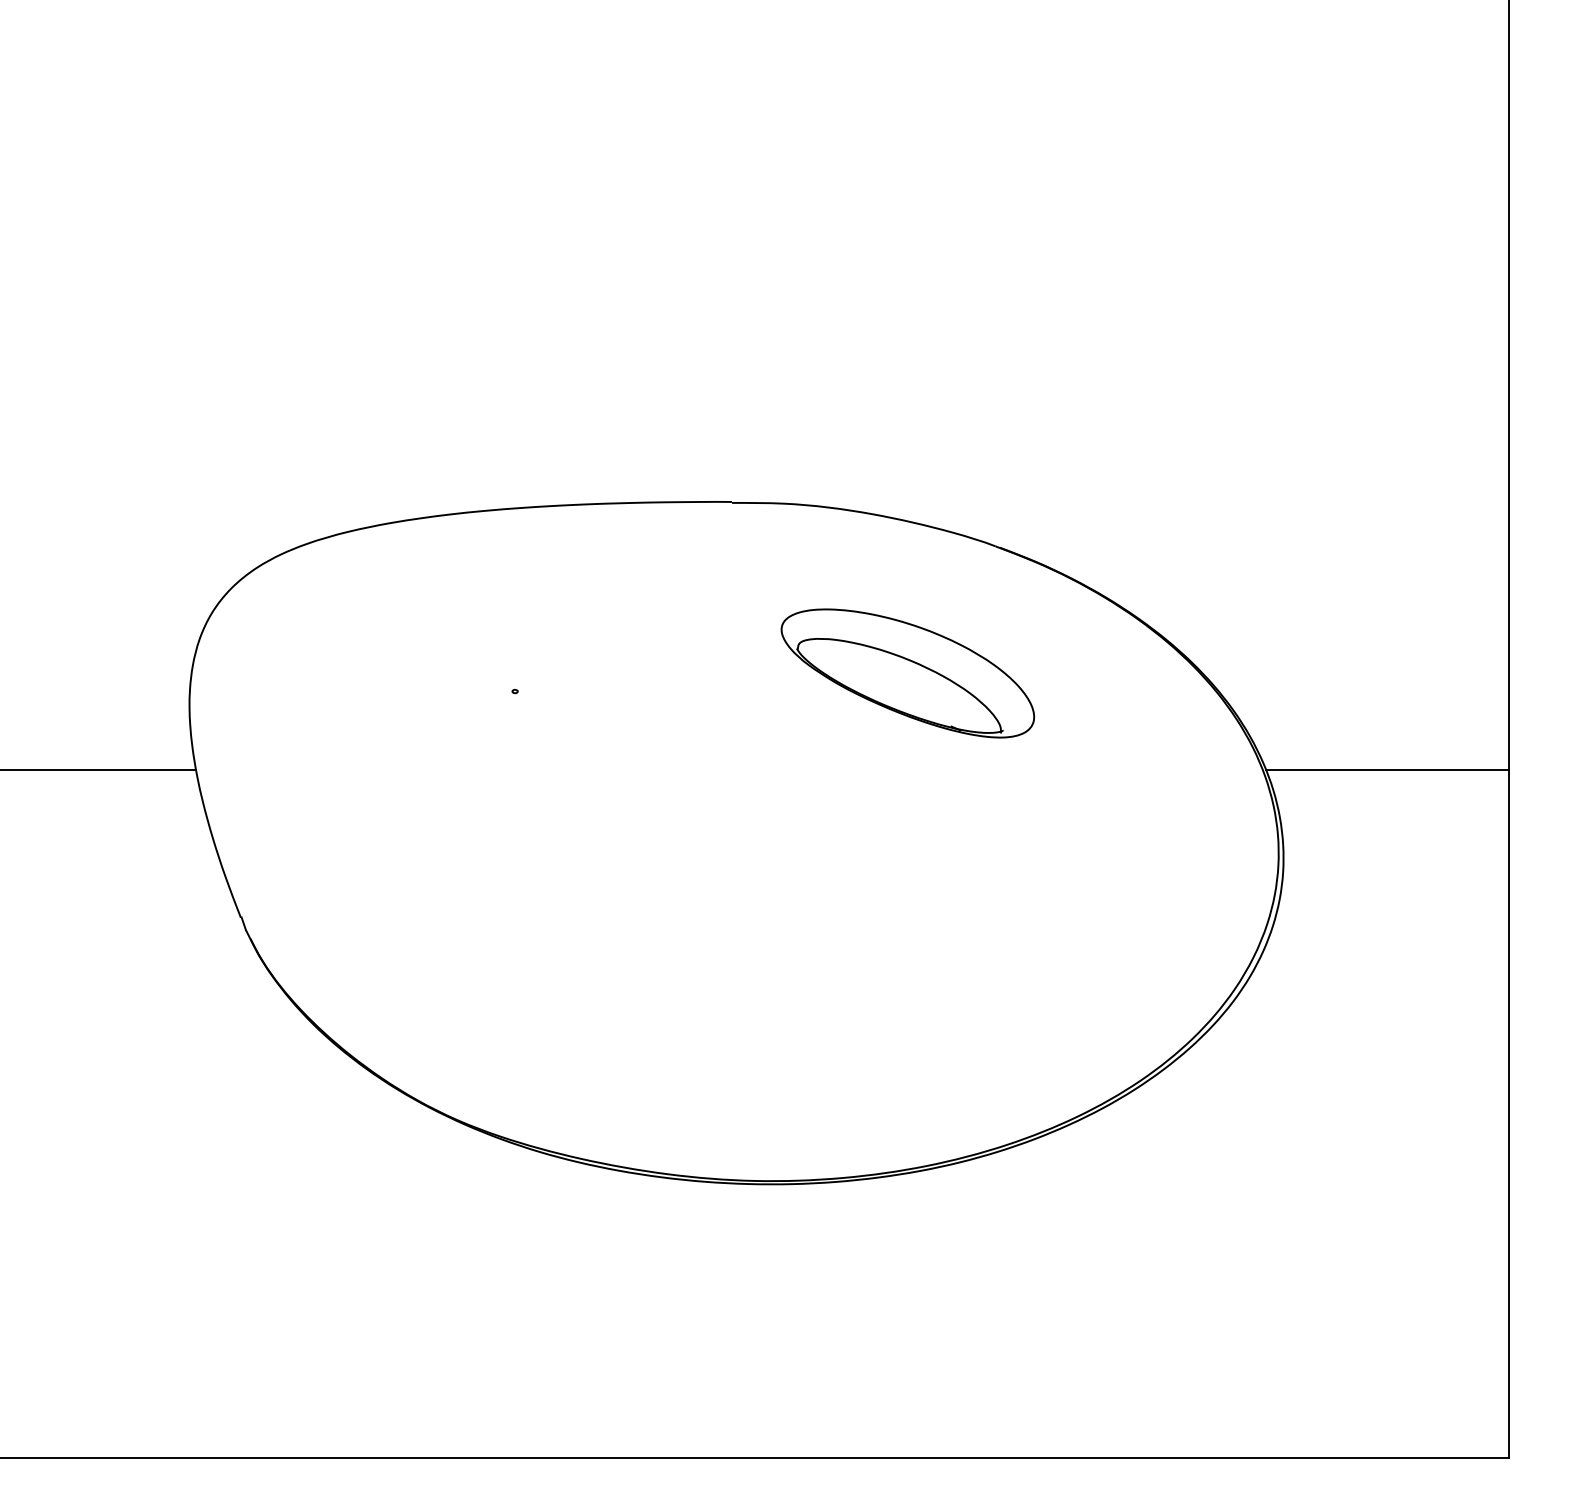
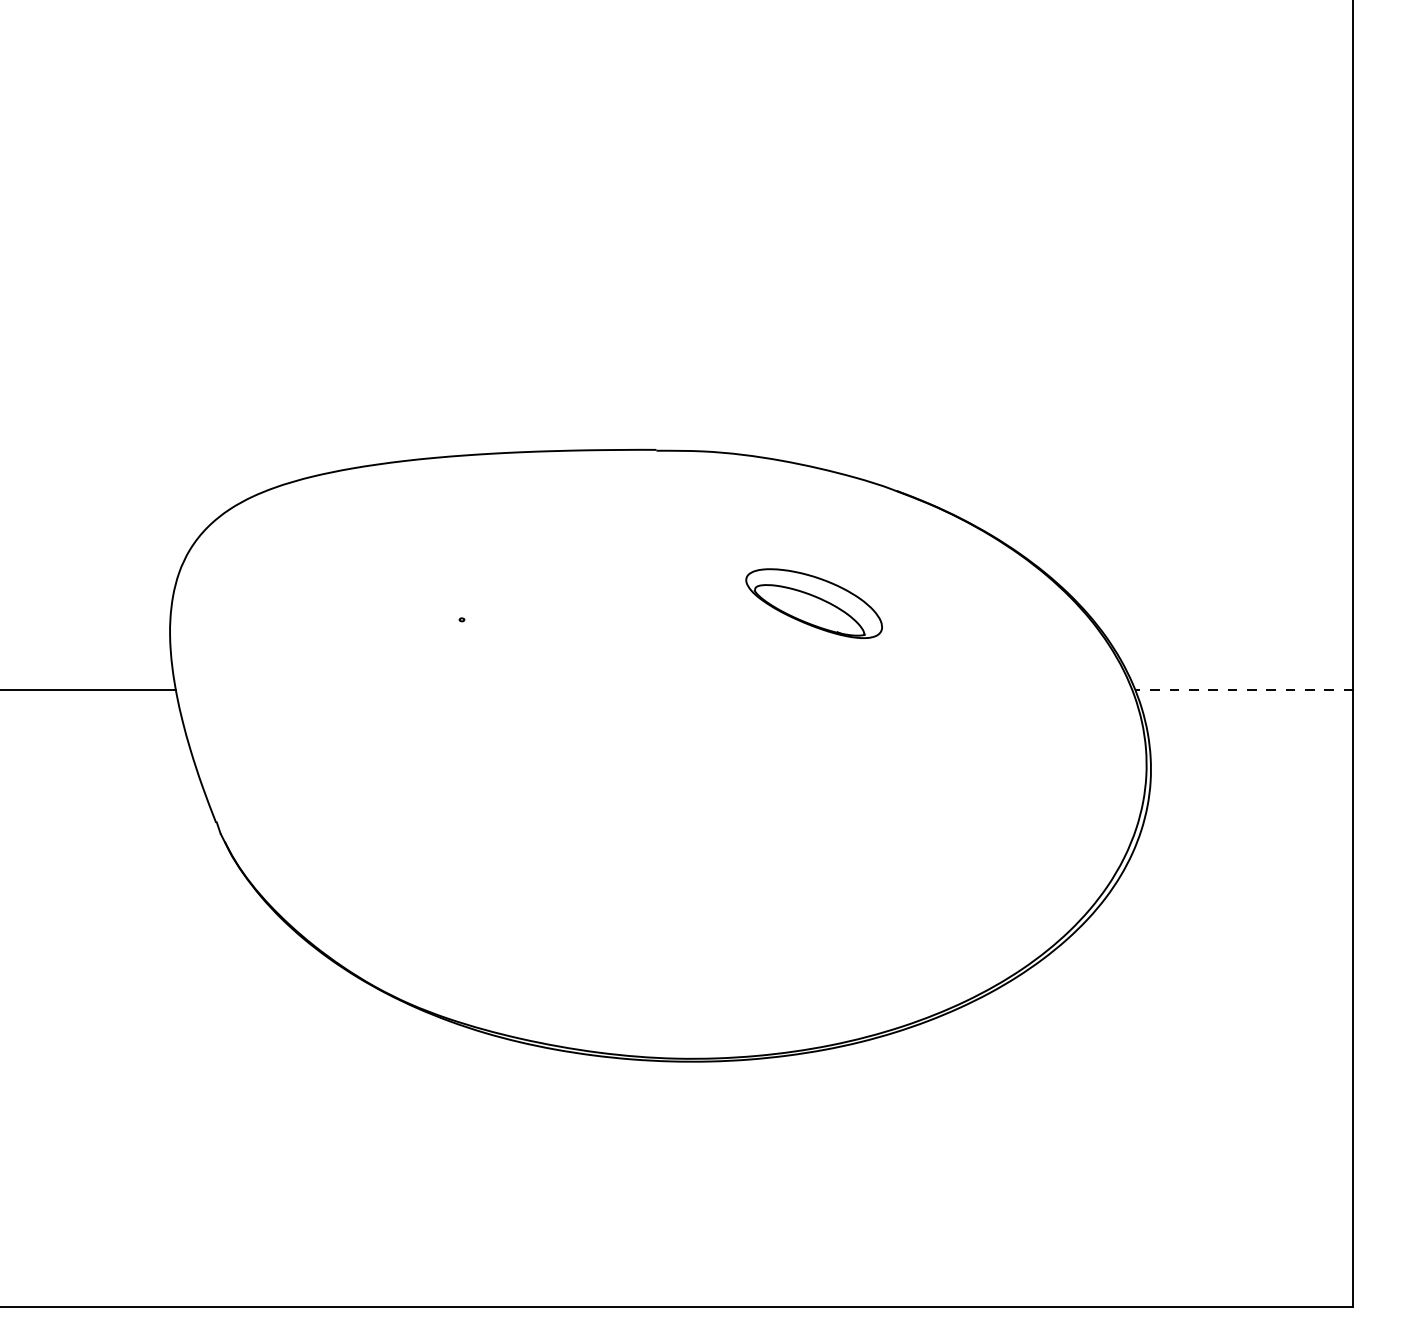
part: (907, 673) -> (813, 603), size x0.6
line: (1387, 770) -> (1244, 690), solid -> dashed

